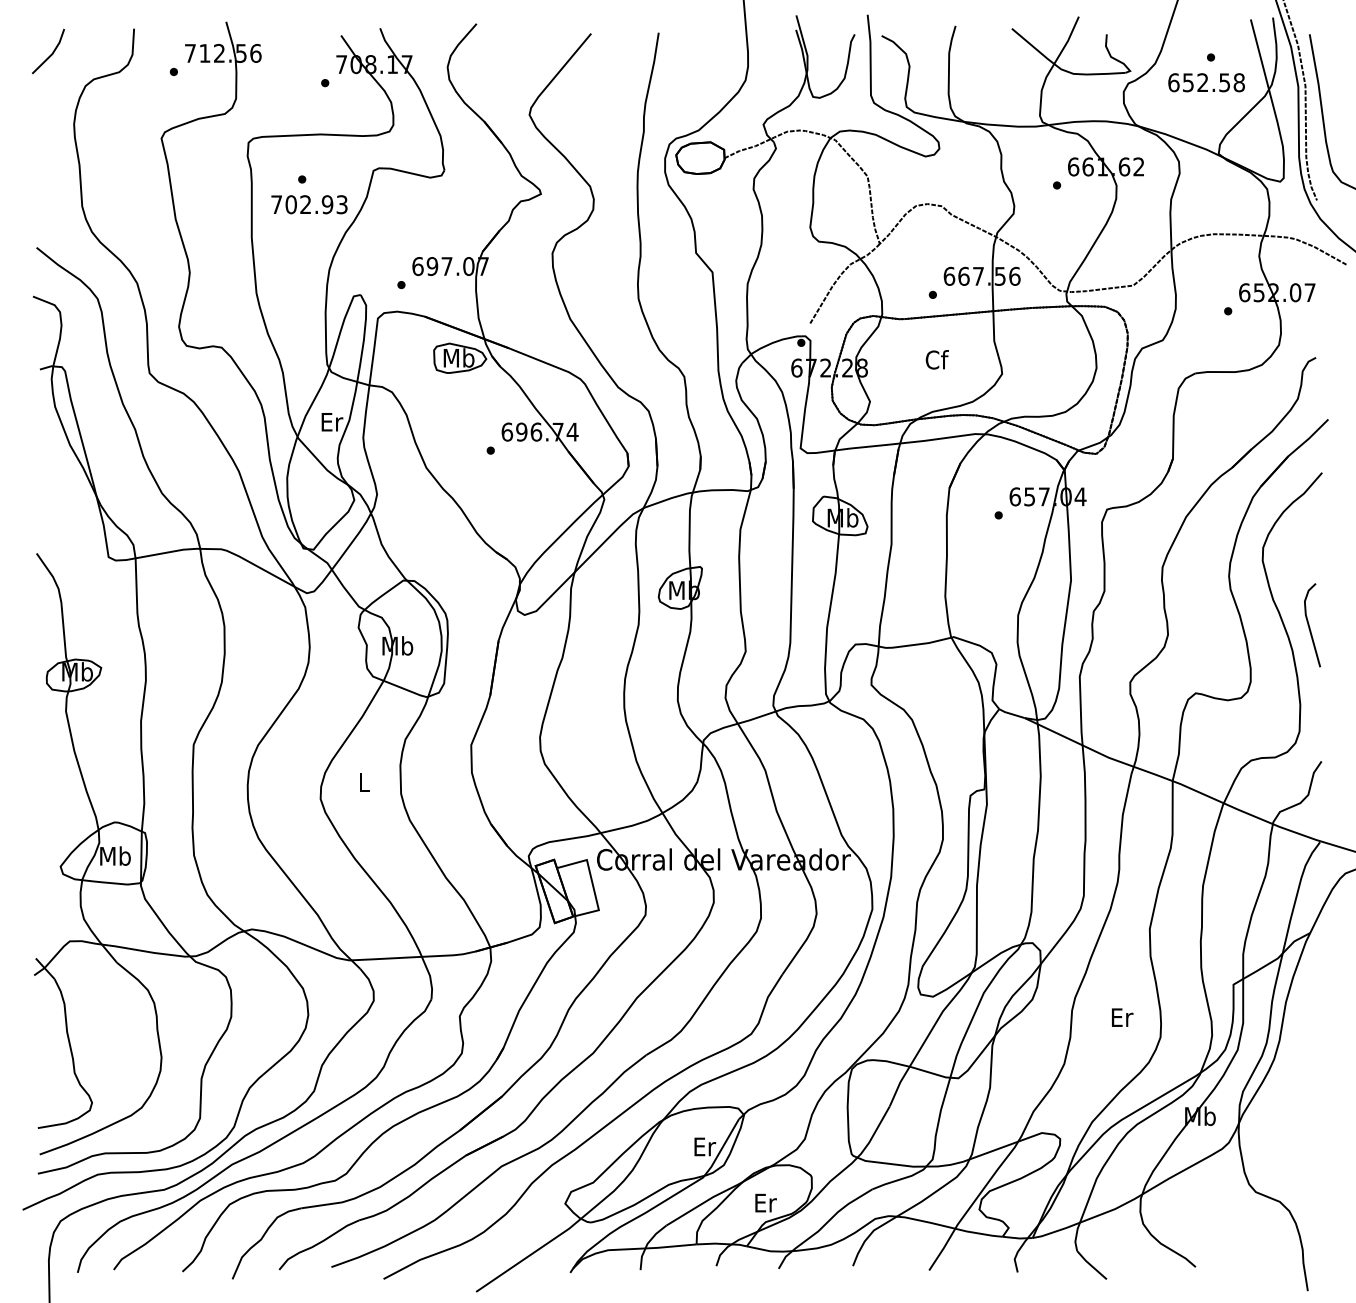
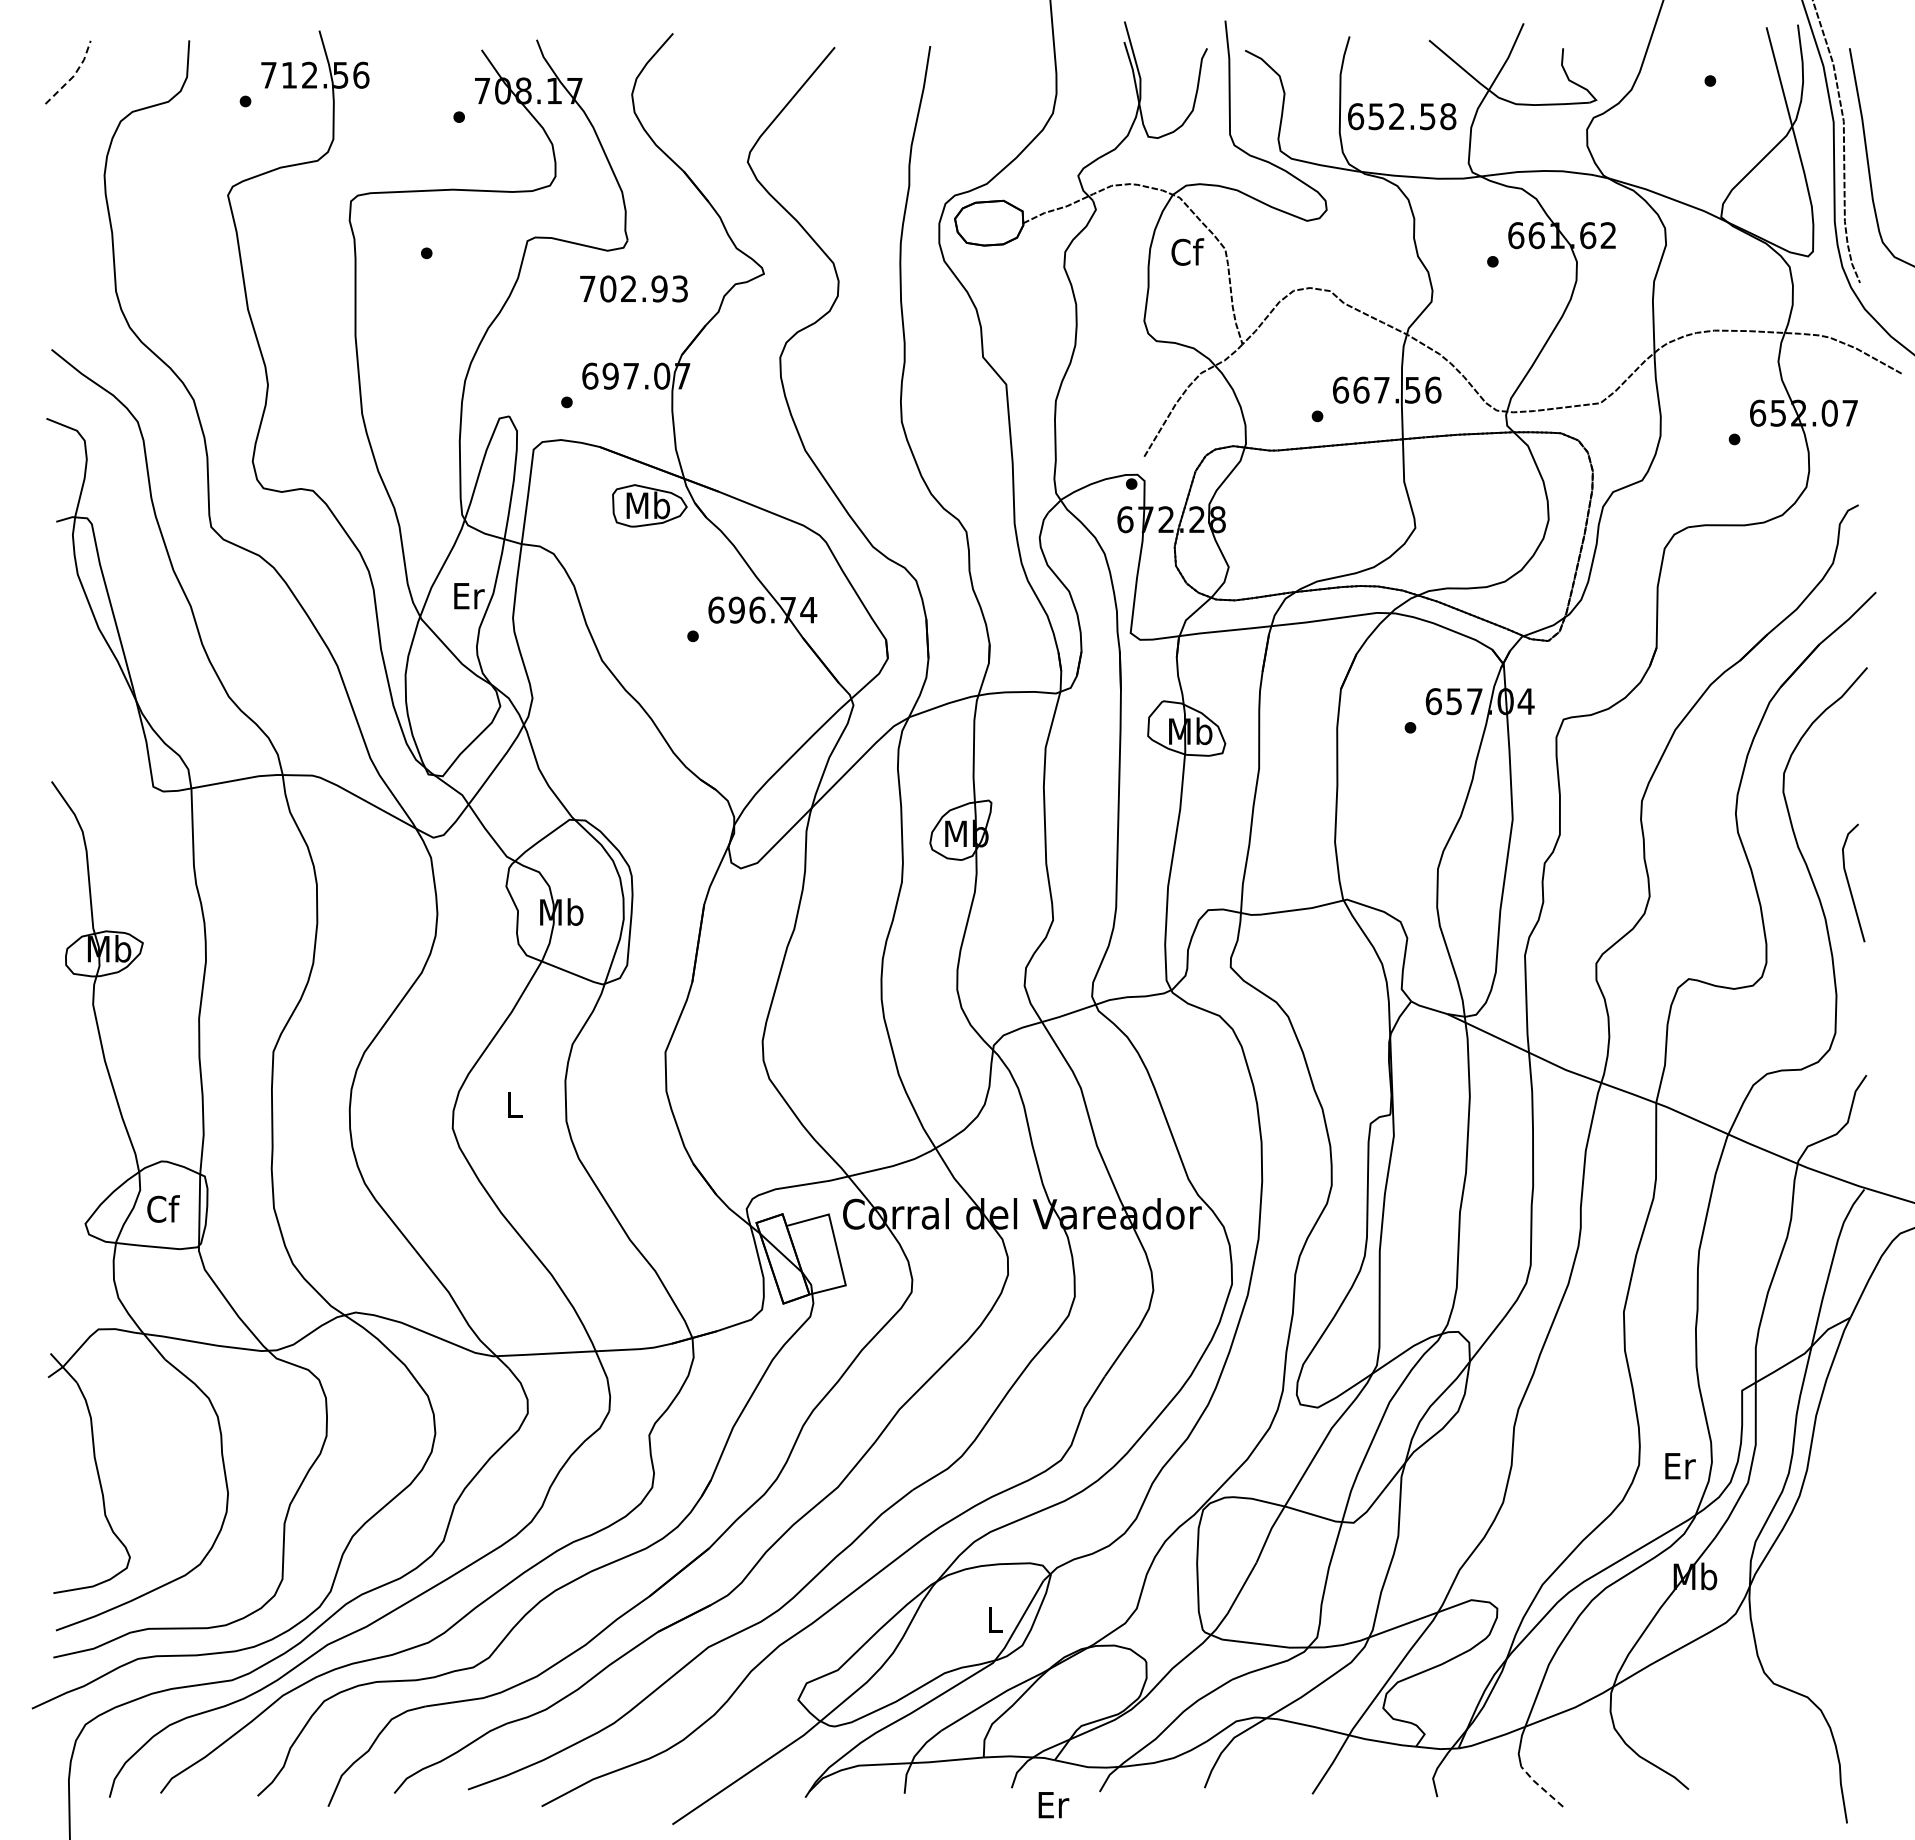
line: (52, 53) -> (74, 75), solid -> dashed
text: (1206, 82) -> (1402, 116), moved
text: (309, 204) -> (633, 288), moved
text: (937, 359) -> (1187, 251), moved
text: (115, 855) -> (162, 1208), Mb -> Cf
text: (1122, 1017) -> (1680, 1466), moved
text: (704, 1146) -> (995, 1619), Er -> L
text: (765, 1203) -> (1053, 1805), moved
line: (1091, 1265) -> (1541, 1787), solid -> dashed

